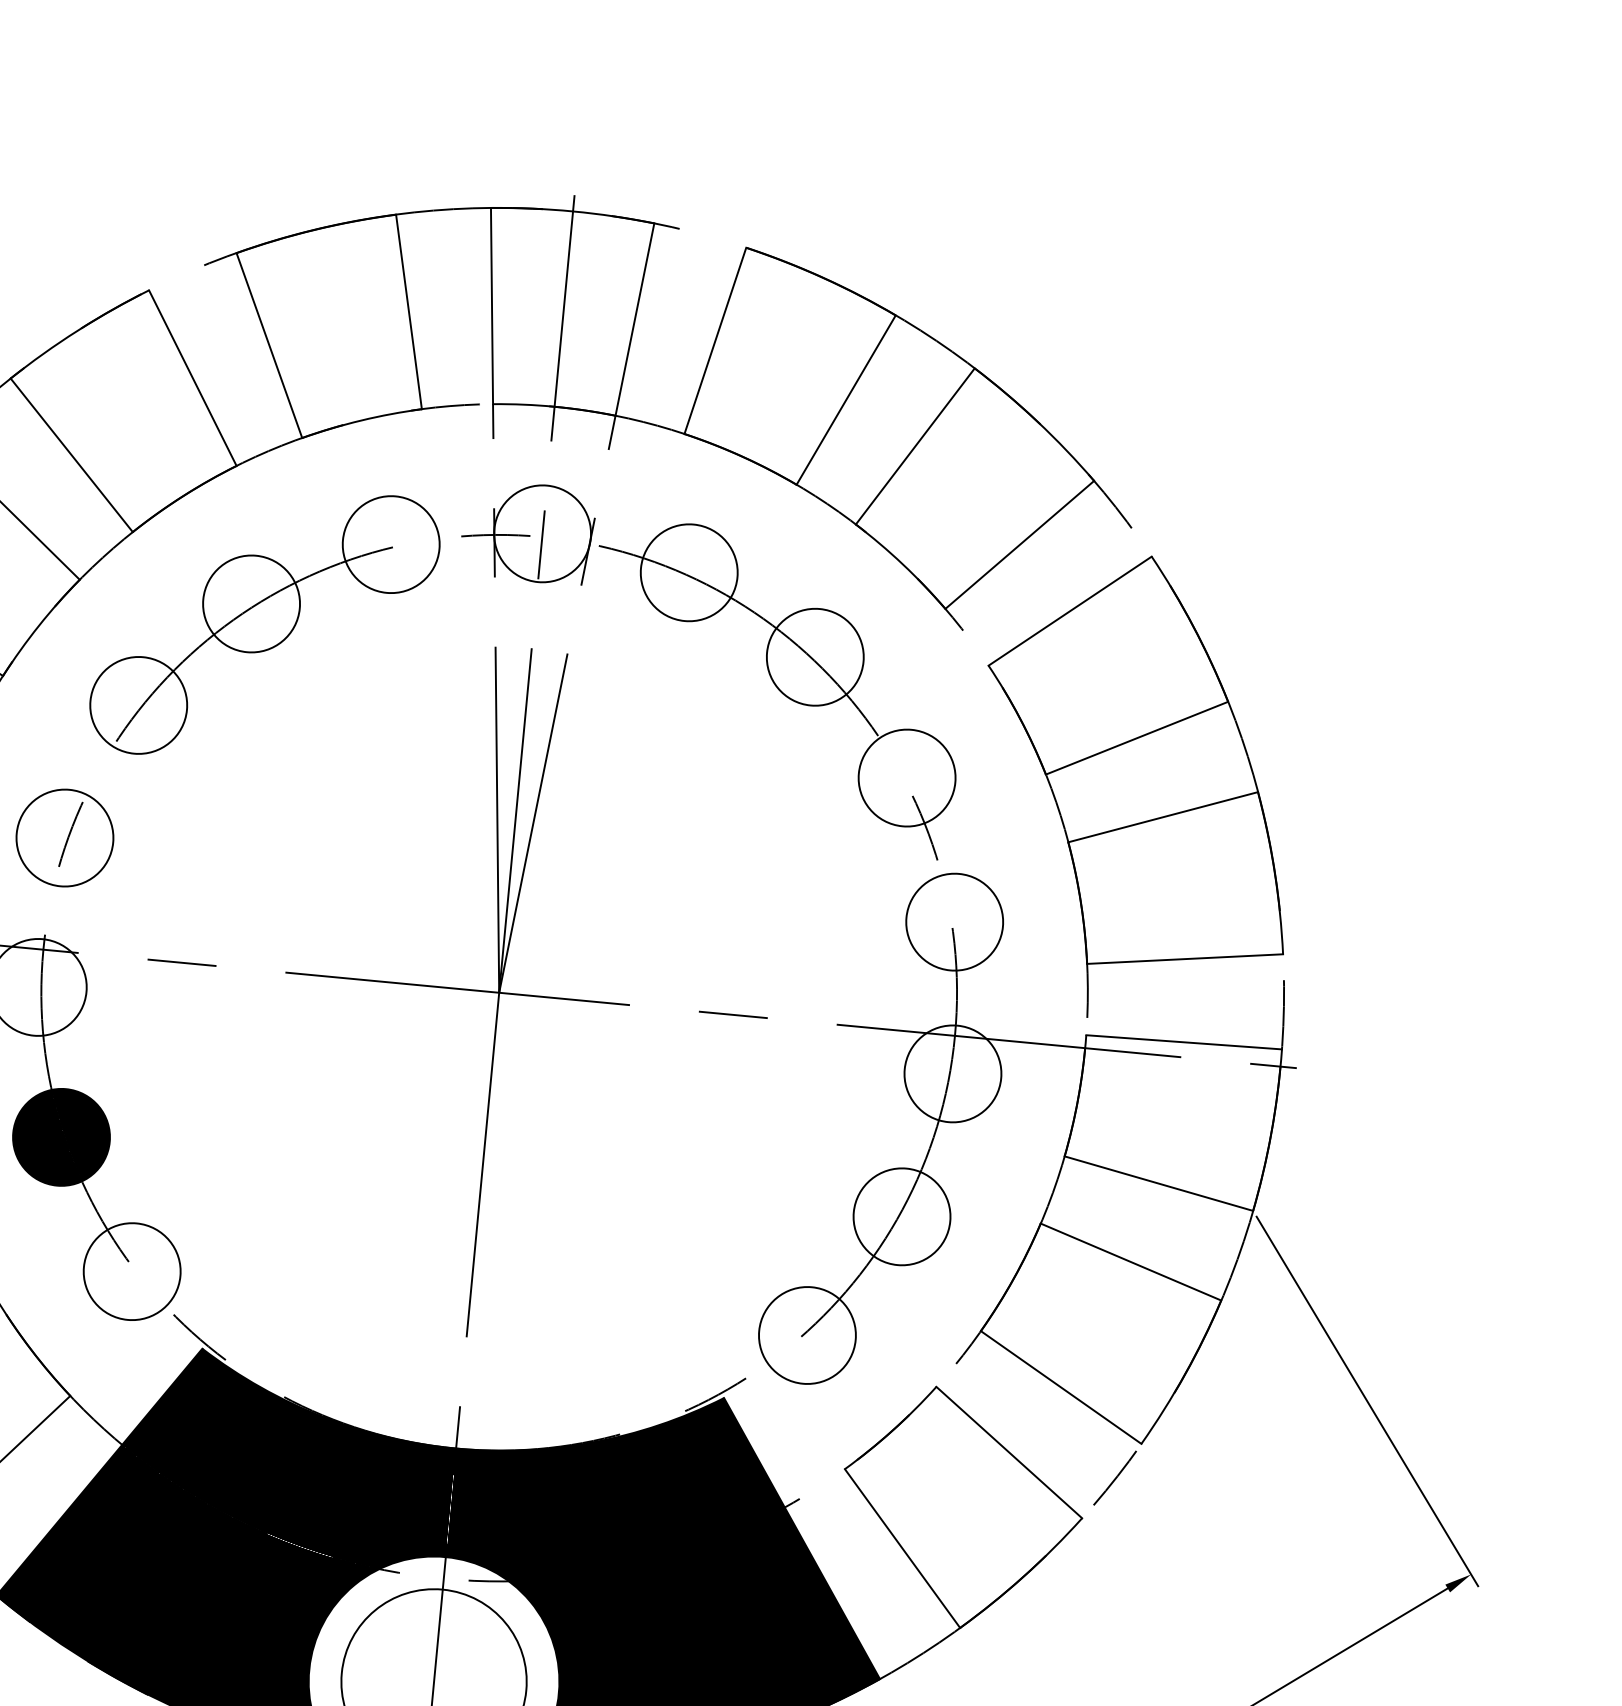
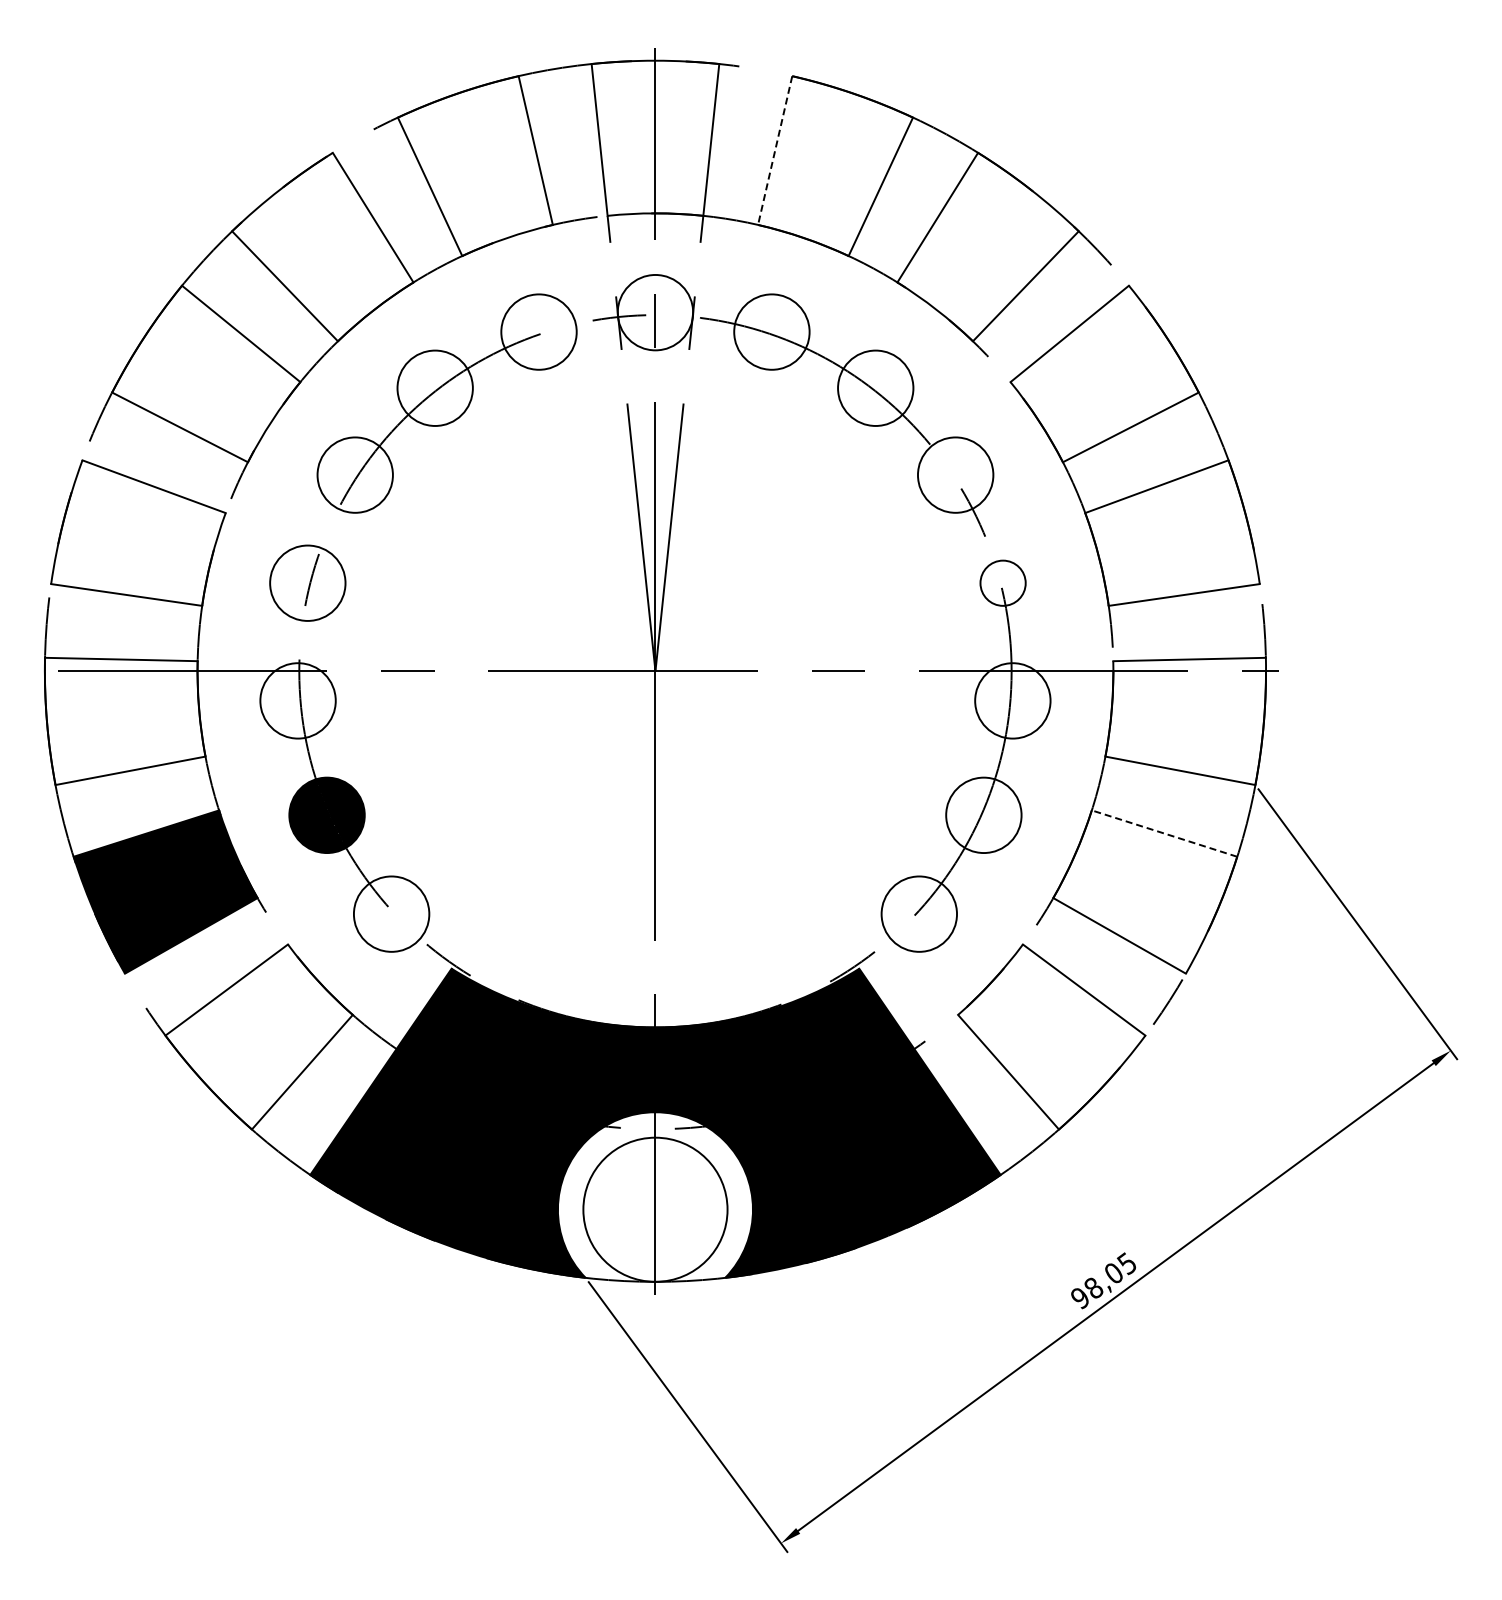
line: (715, 342) -> (775, 151), solid -> dashed
circle: (954, 921) -> (1002, 582), size x0.6
line: (1130, 1261) -> (1164, 833), solid -> dashed

